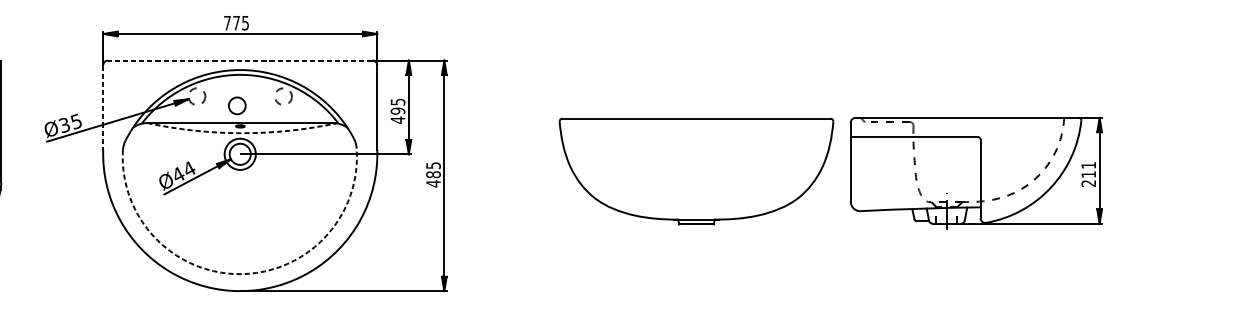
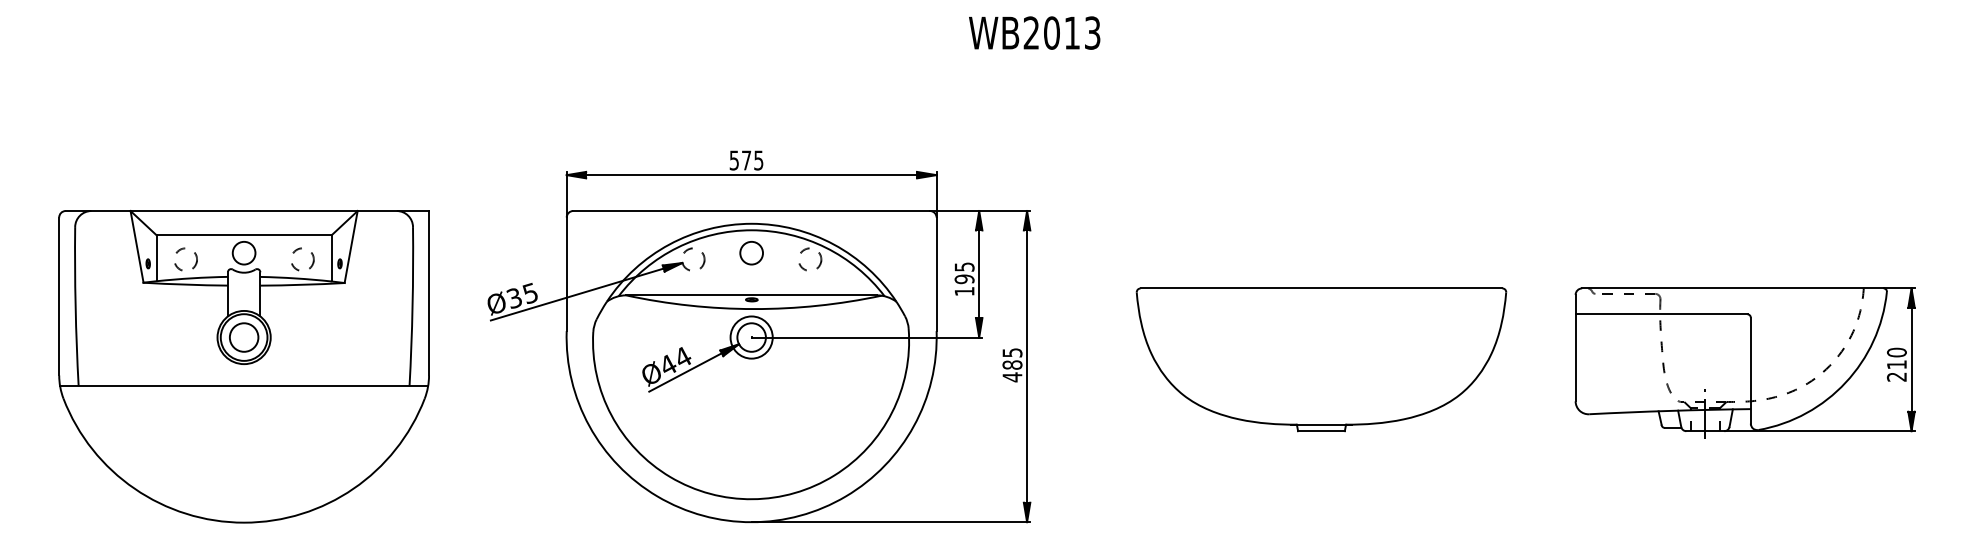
text: (226, 23) -> (733, 160), 775 -> 575
line: (240, 60) -> (751, 211), dashed -> solid
circle: (237, 106) -> (751, 253), moved
line: (103, 107) -> (566, 274), dashed -> solid
text: (397, 120) -> (964, 291), 495 -> 195
arc: (241, 133) -> (753, 309), dashed -> solid
text: (1088, 165) -> (1896, 352), 211 -> 210
part: (696, 171) -> (1321, 359), moved
arc: (240, 274) -> (752, 499), dashed -> solid

